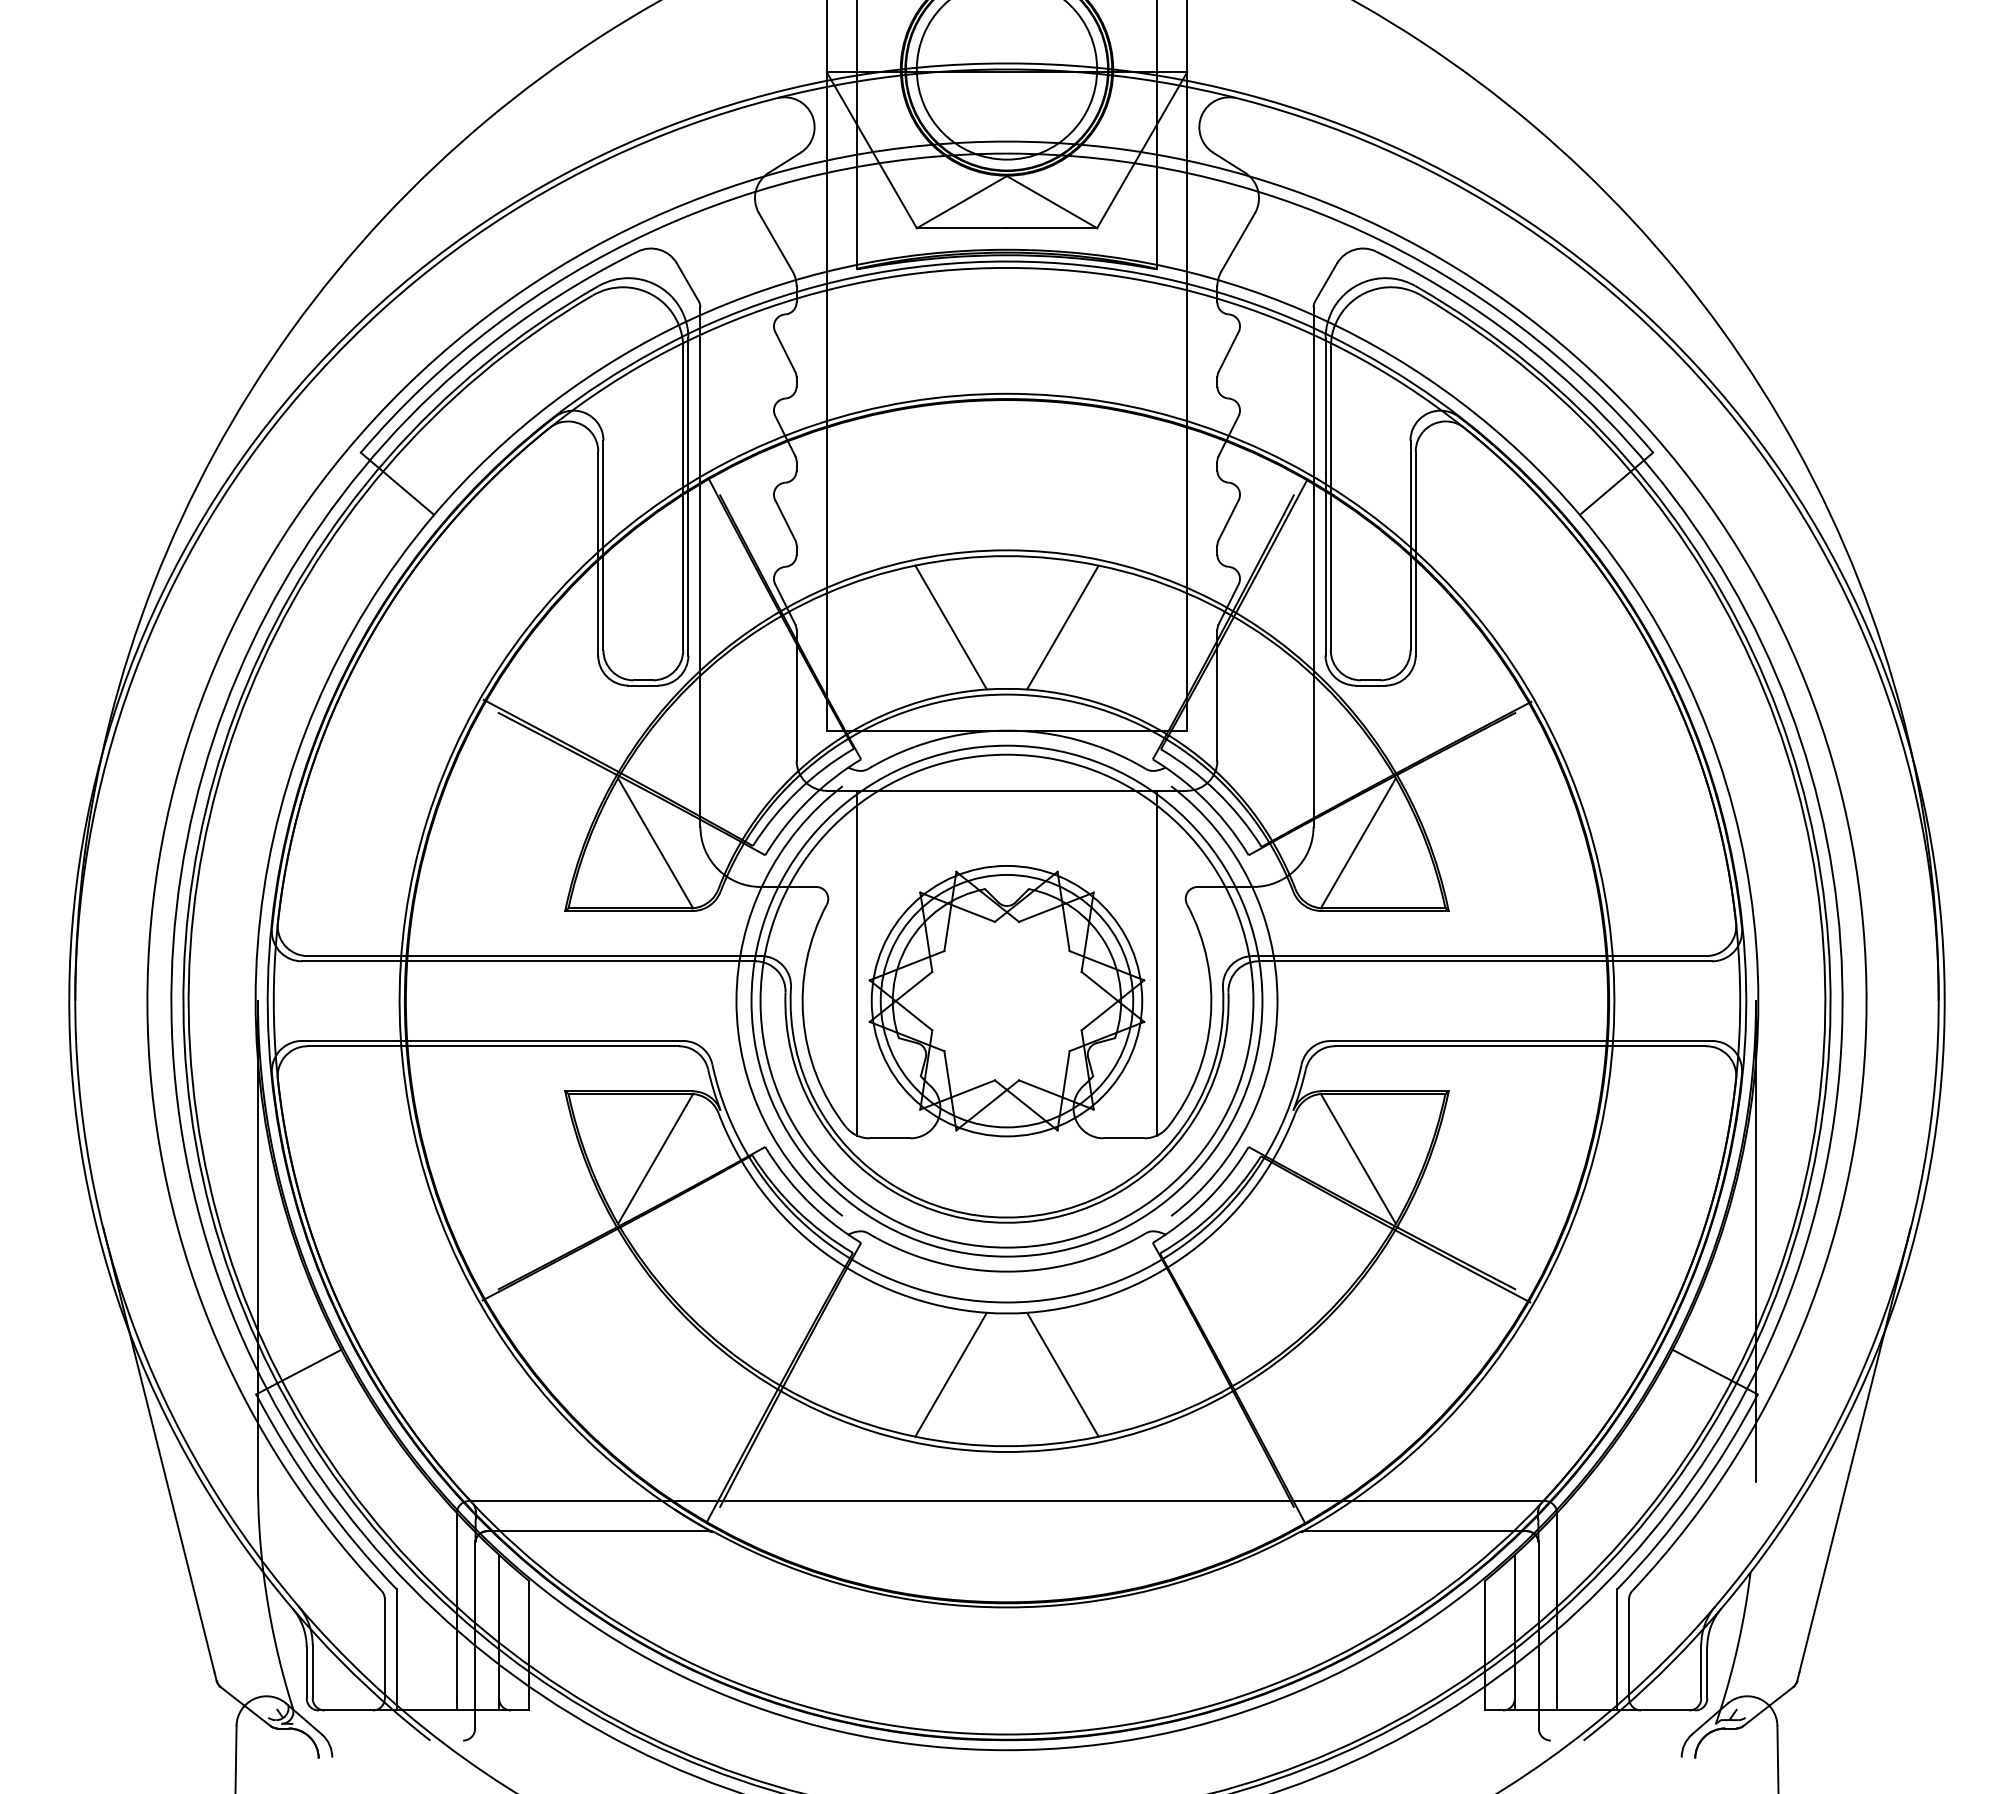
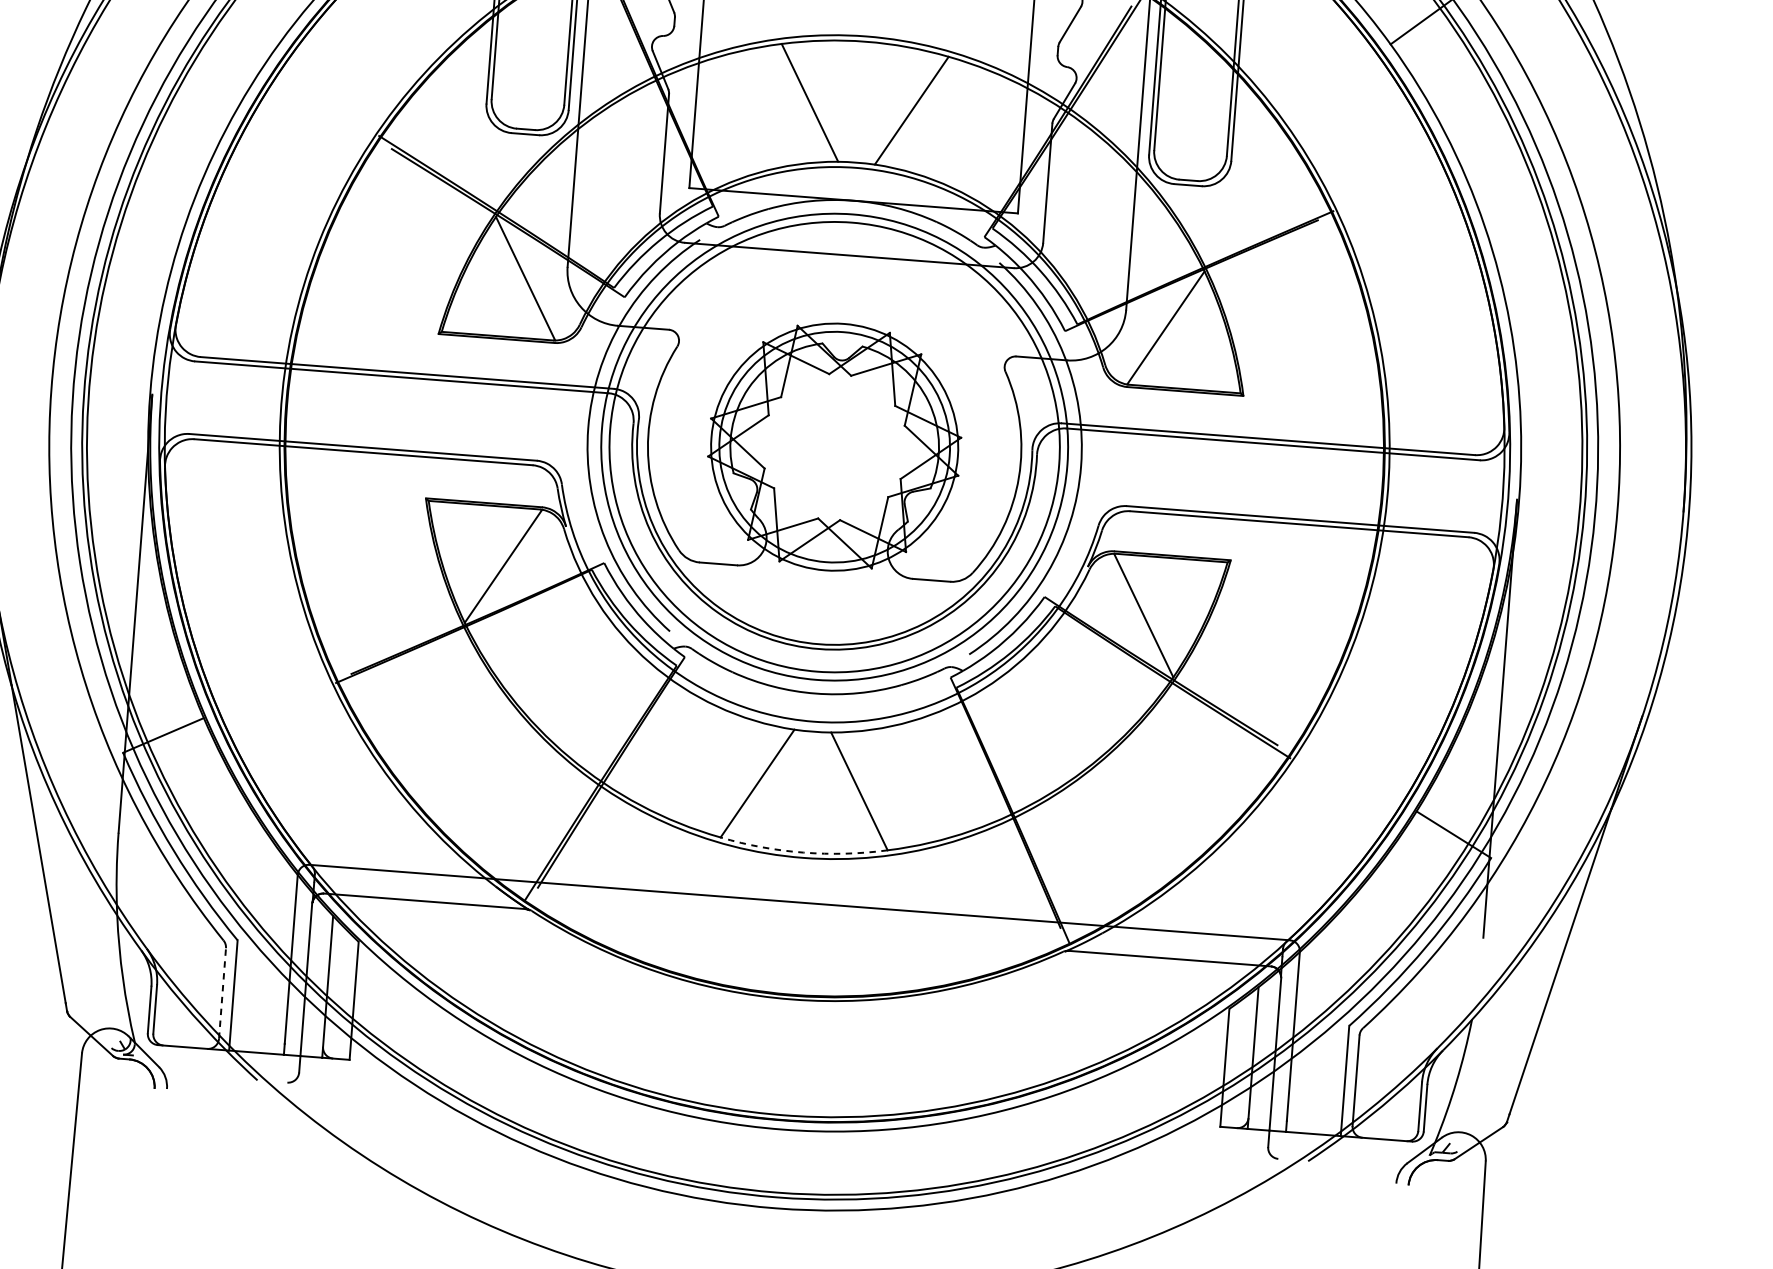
line: (856, 962) -> (700, 401), removed
line: (1157, 962) -> (974, 422), removed
arc: (1007, 1446) -> (803, 852), solid -> dashed
line: (384, 1648) -> (222, 993), solid -> dashed

